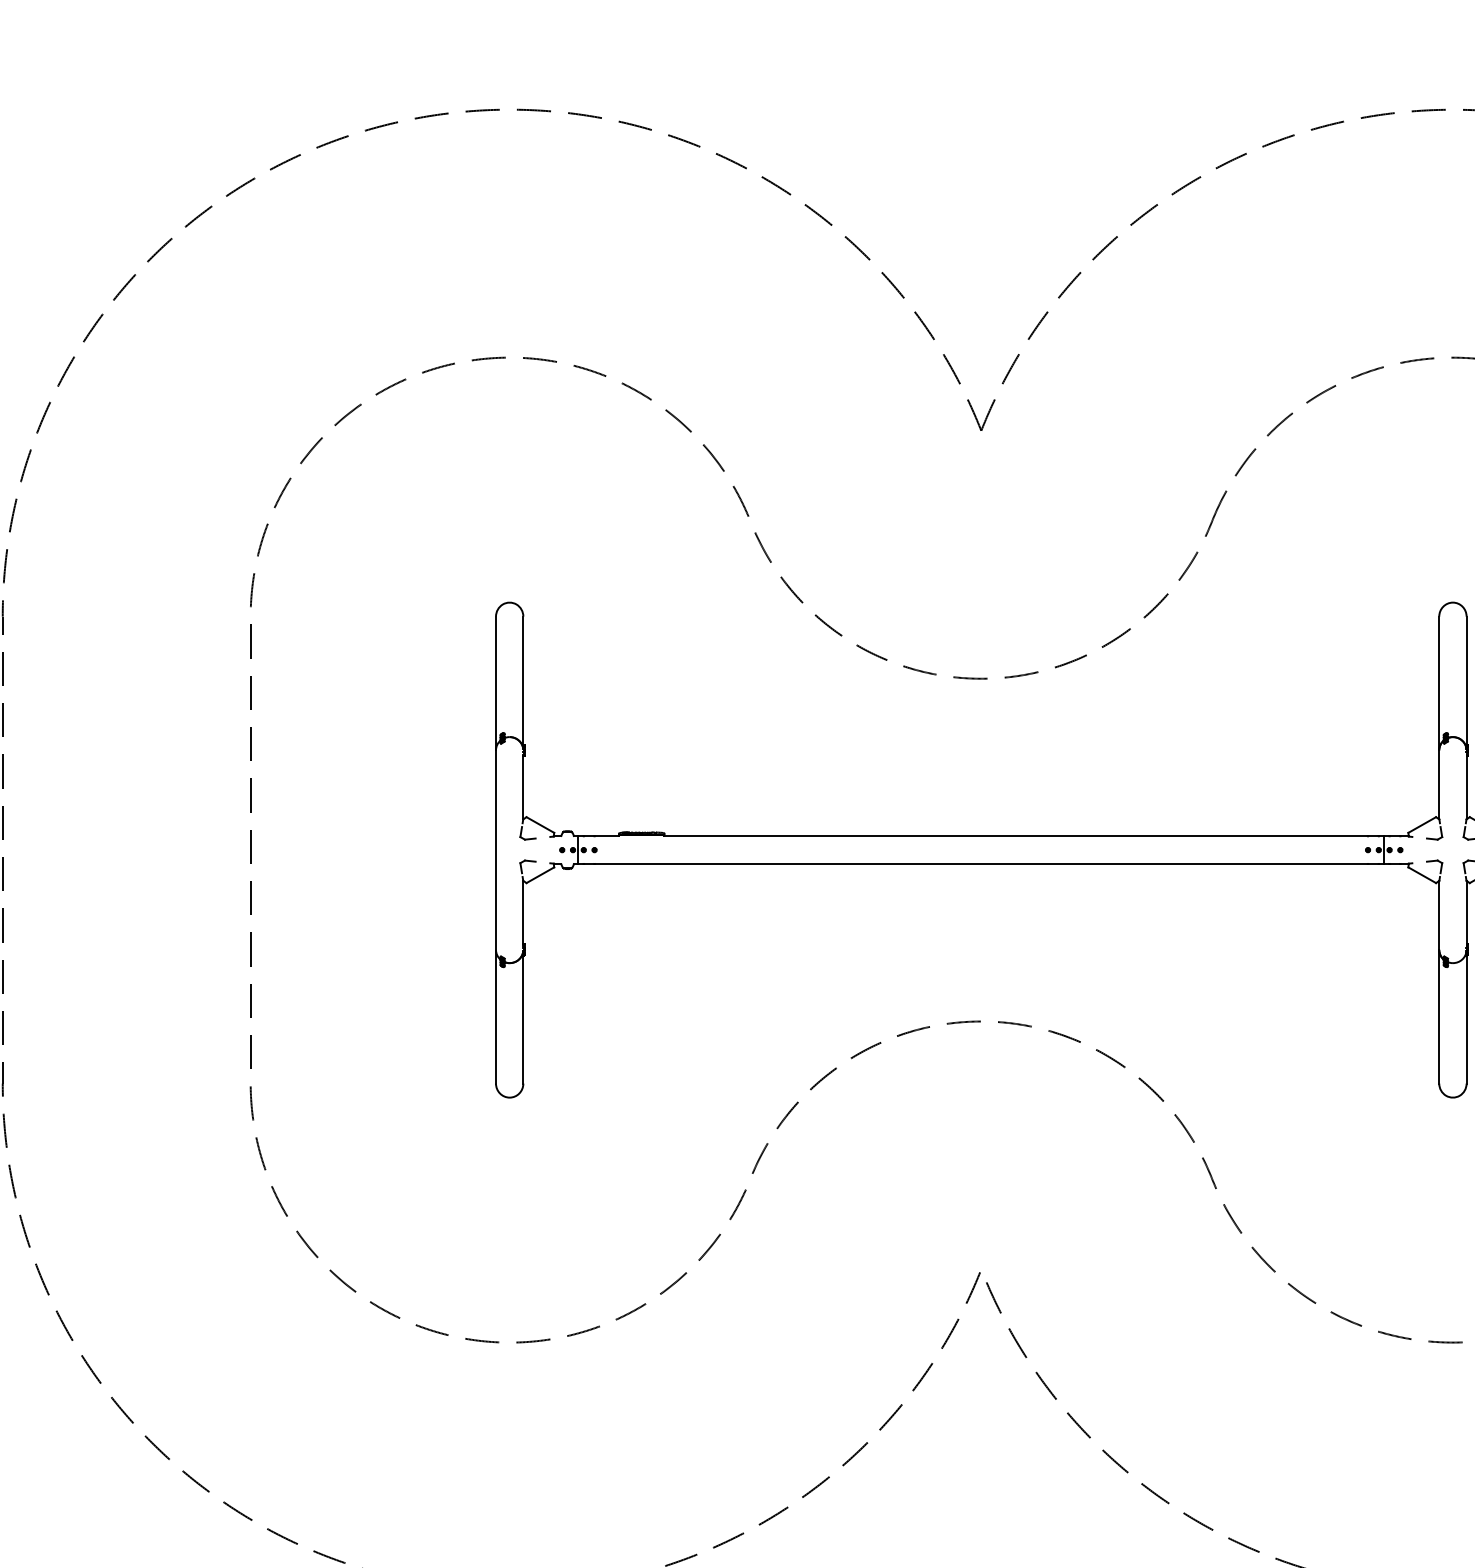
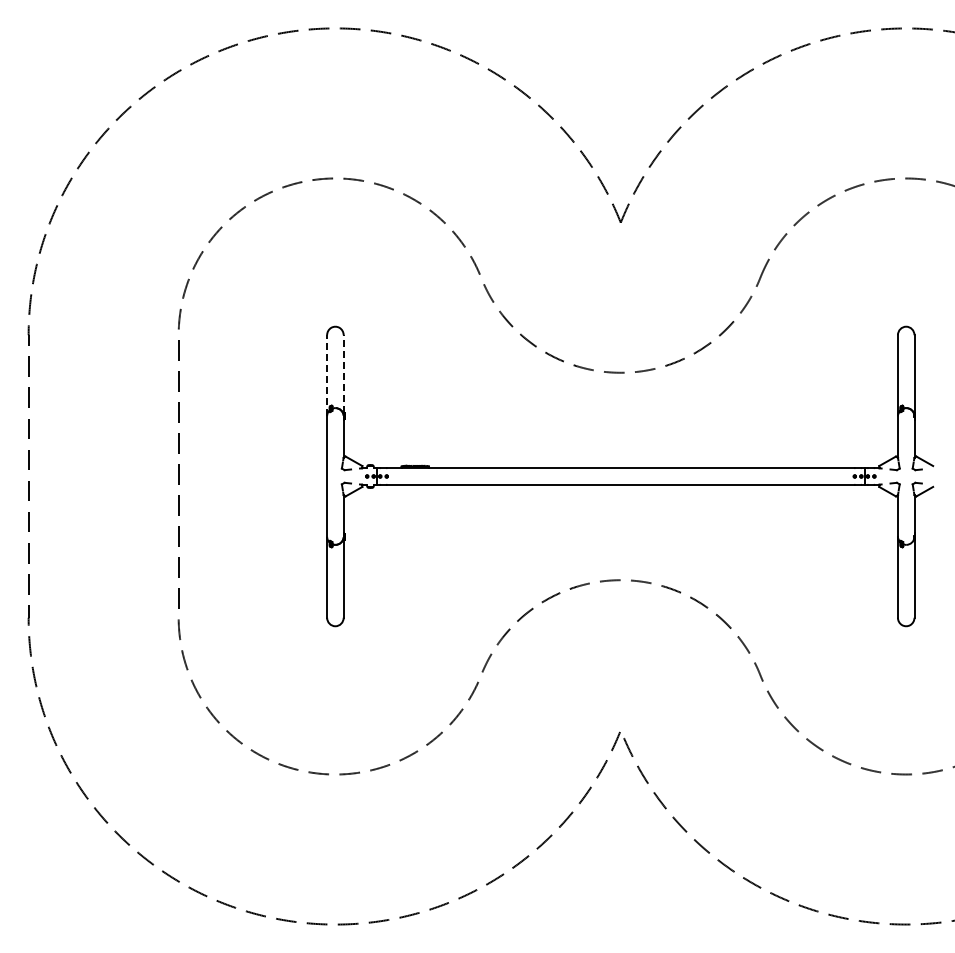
line: (523, 679) -> (343, 373), solid -> dashed
line: (496, 683) -> (327, 375), solid -> dashed

